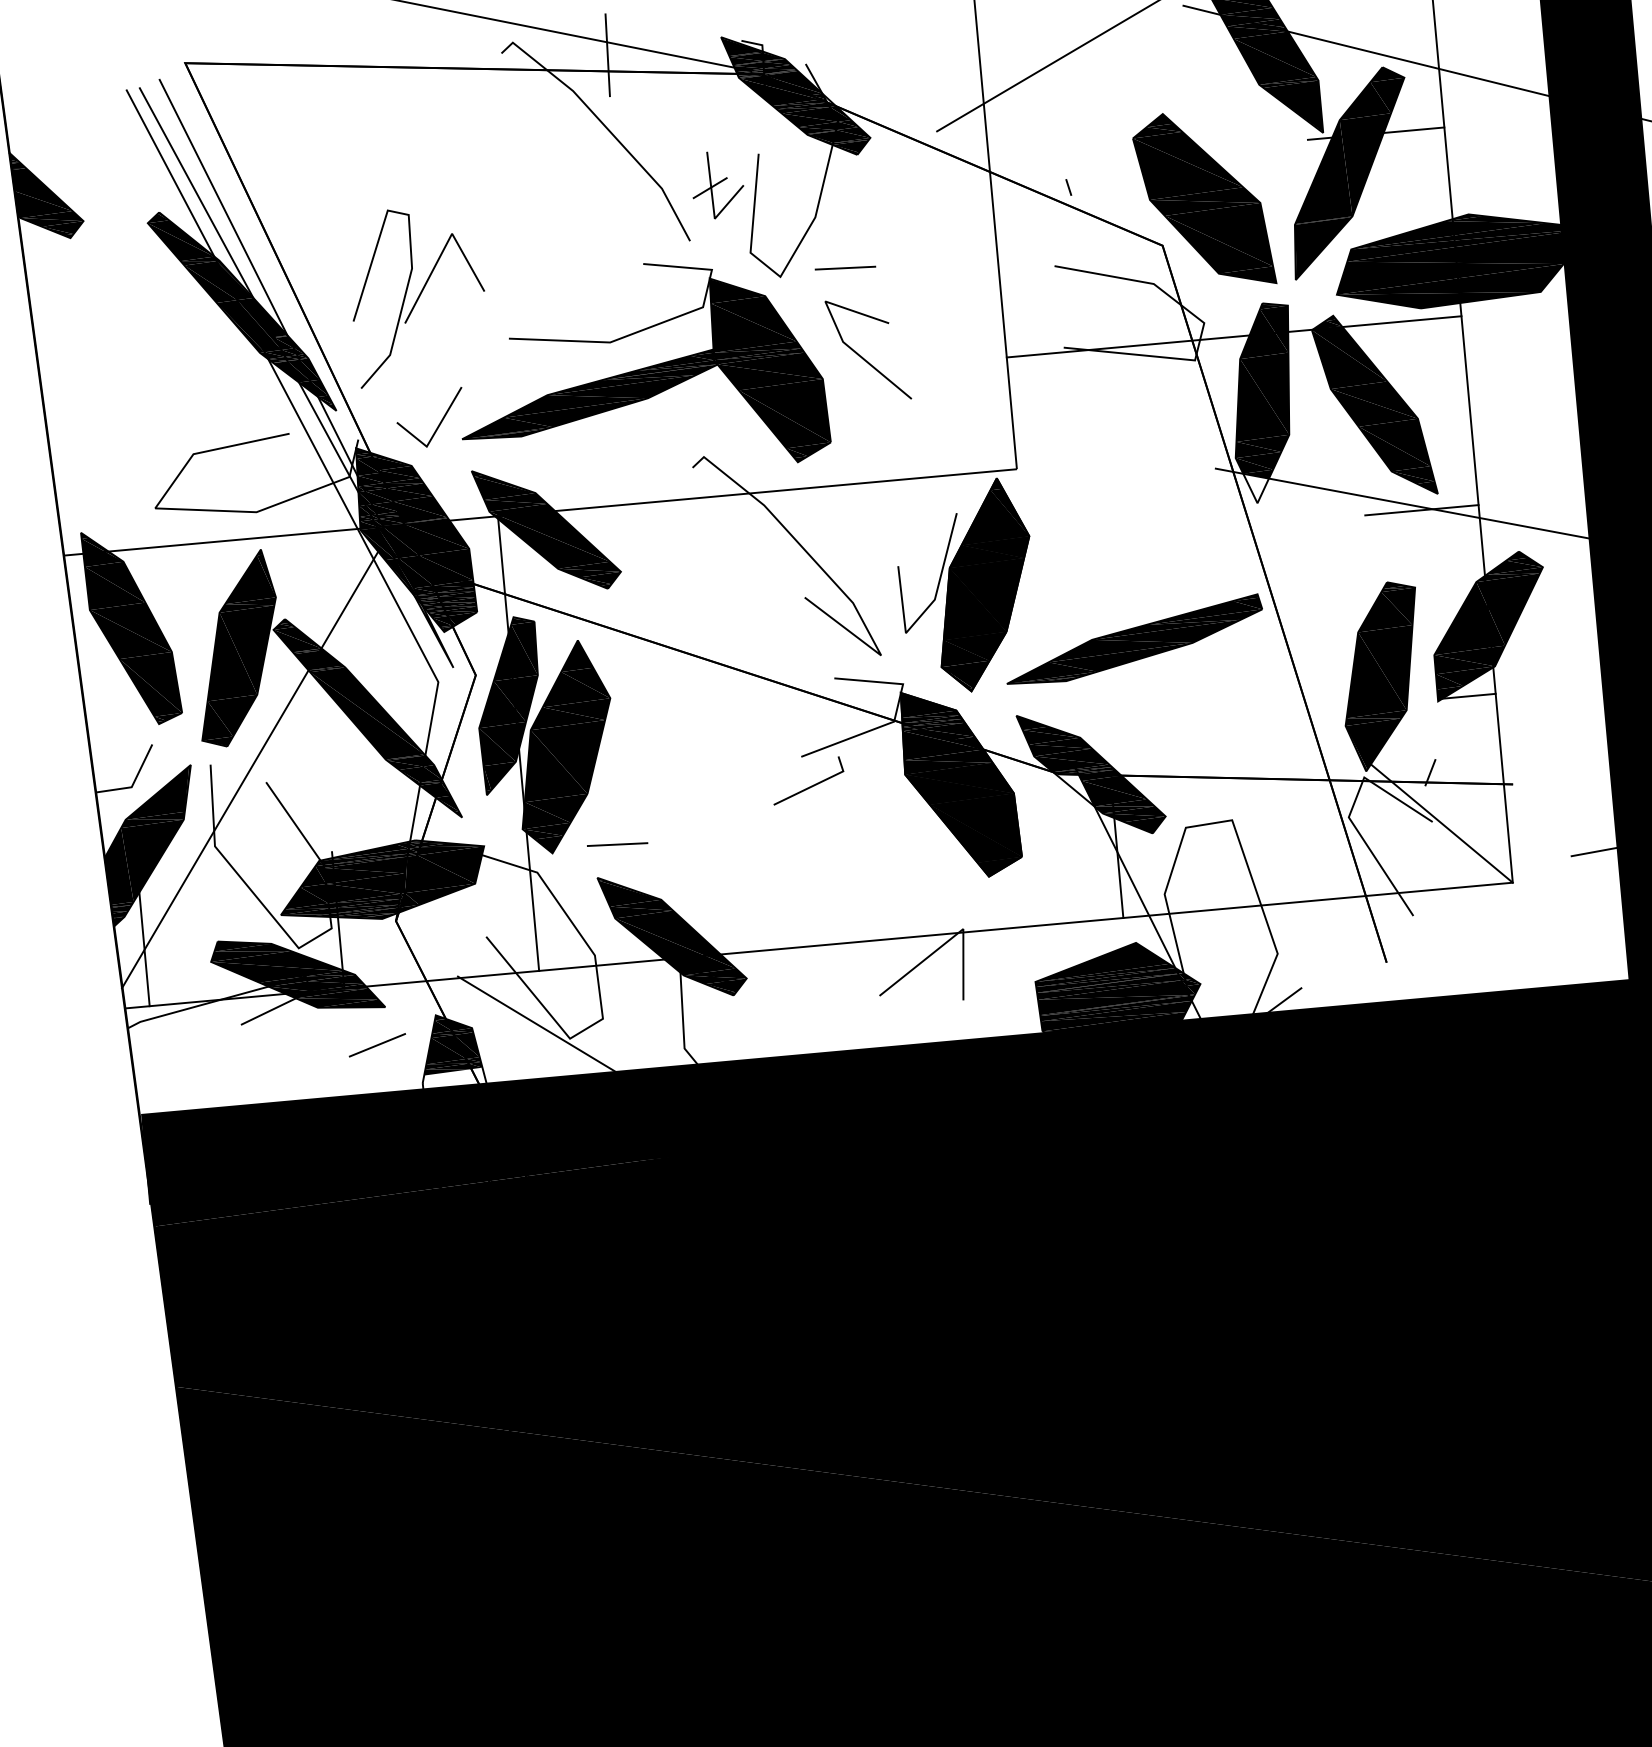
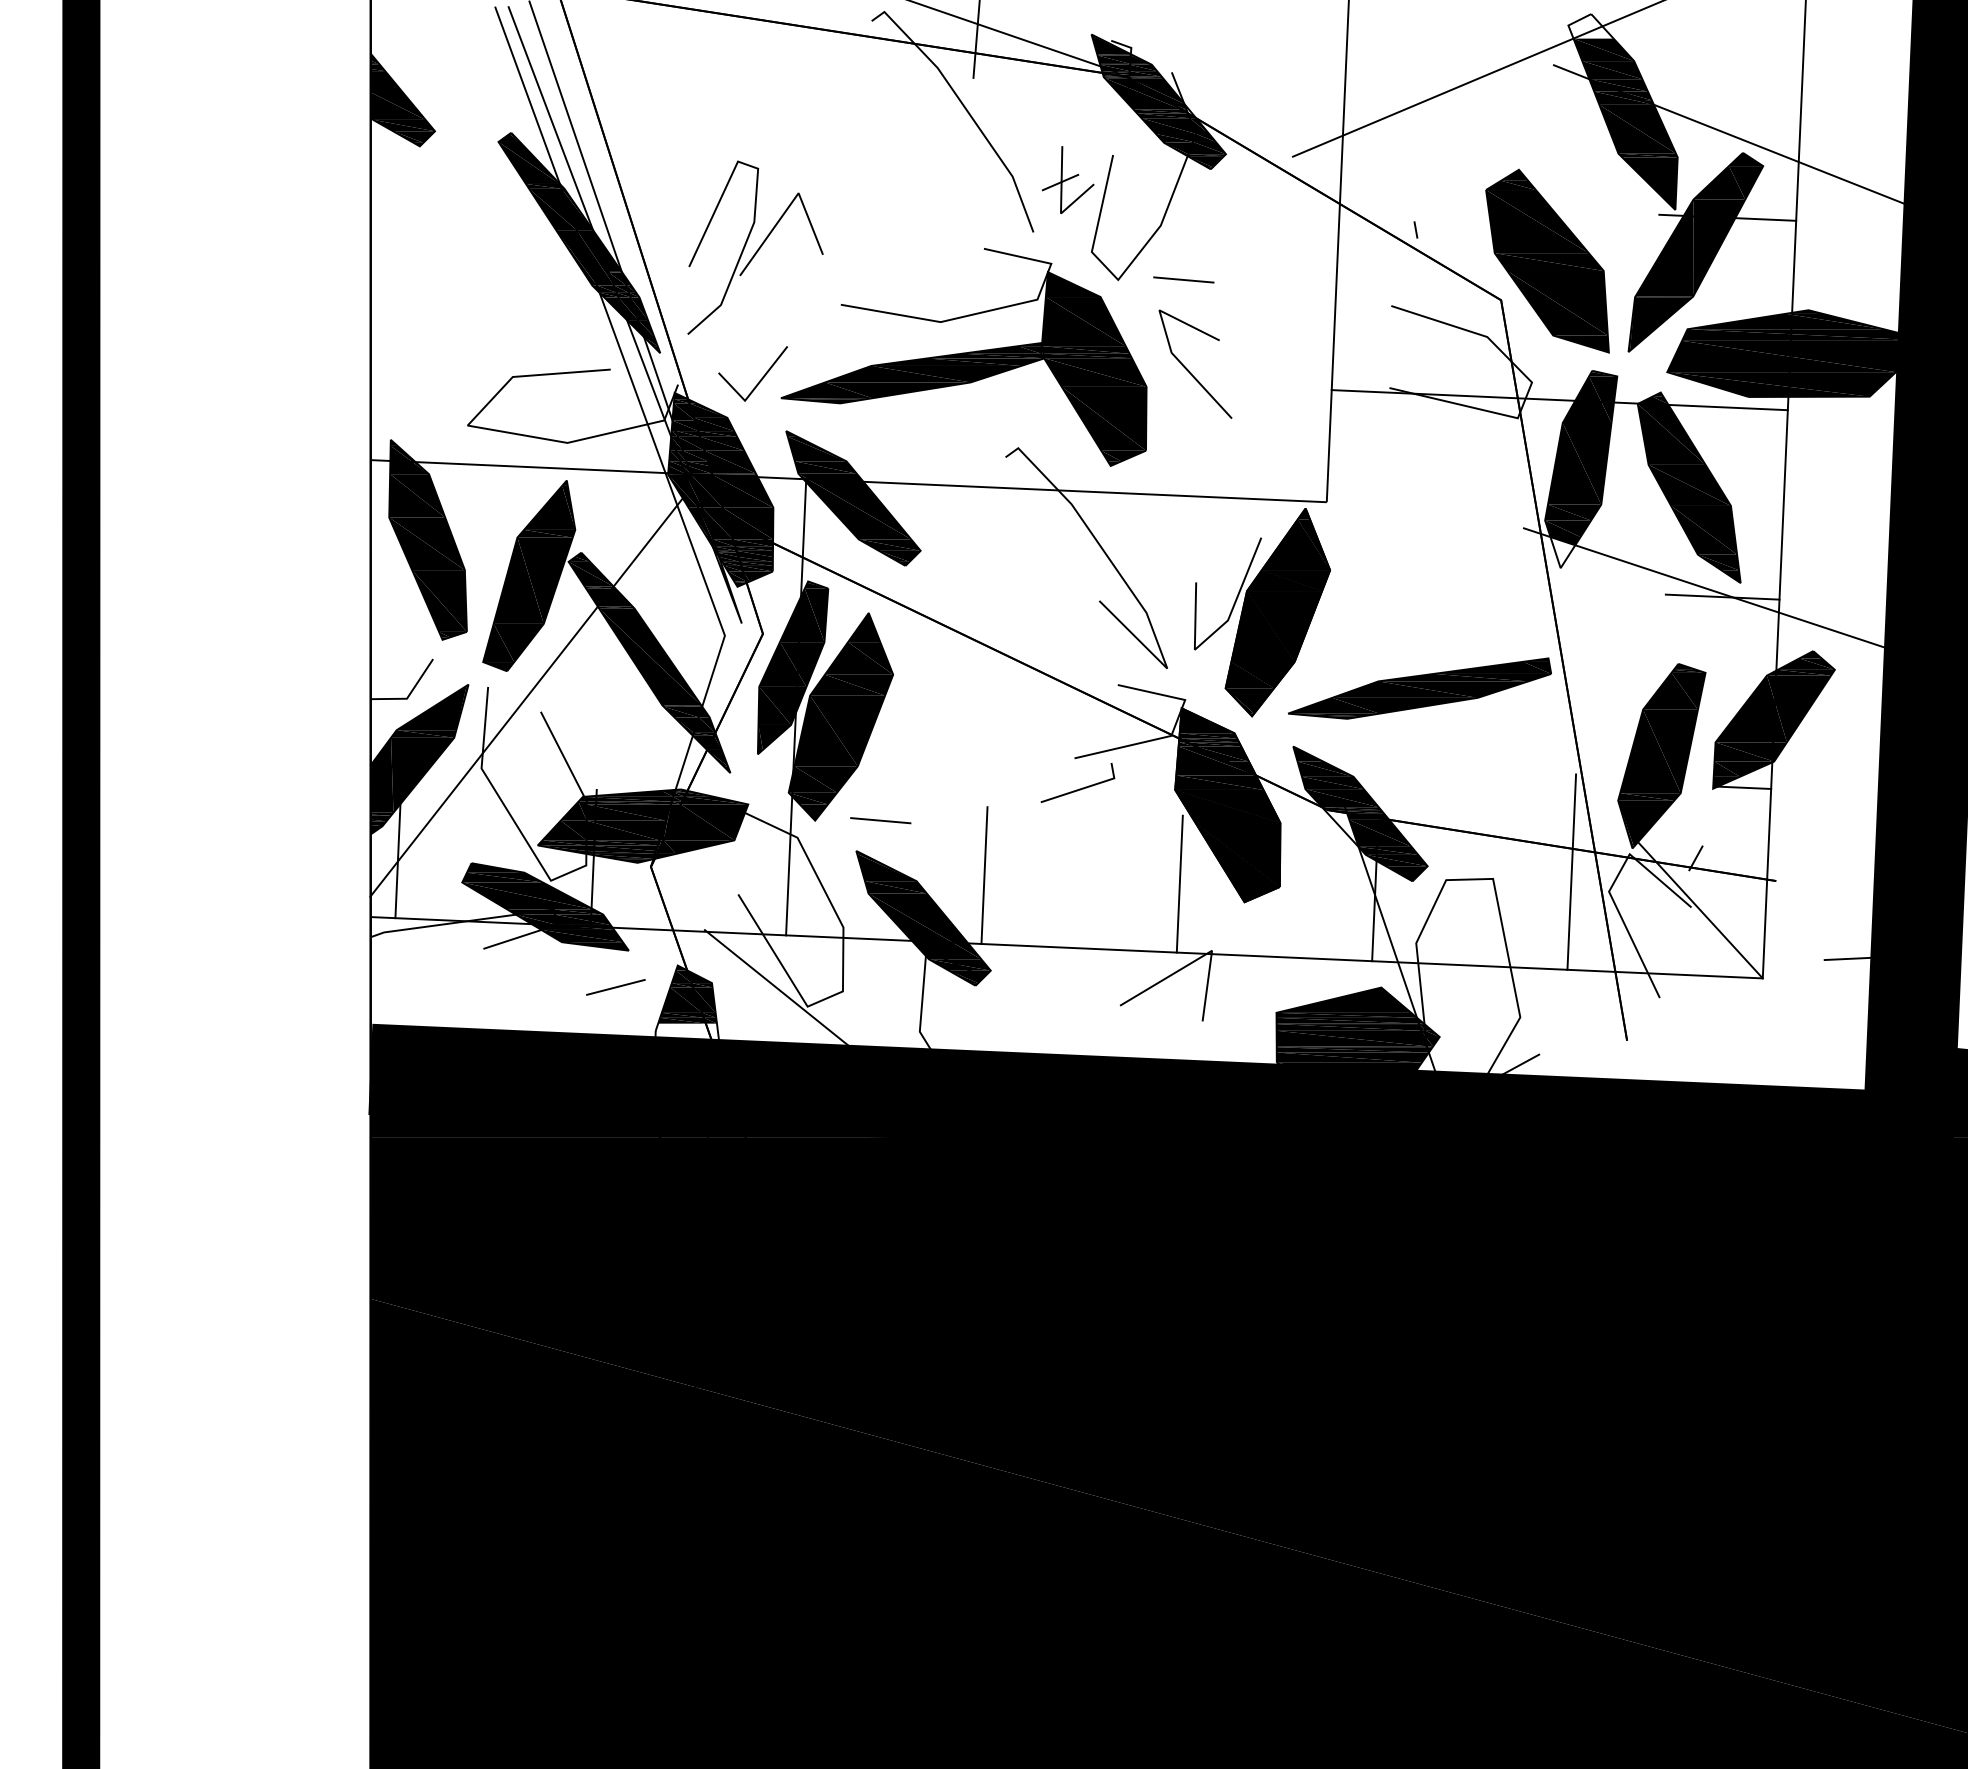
line: (1308, 802) -> (1571, 871), added
line: (922, 866) -> (1179, 883), added
line: (727, 885) -> (984, 875), added

